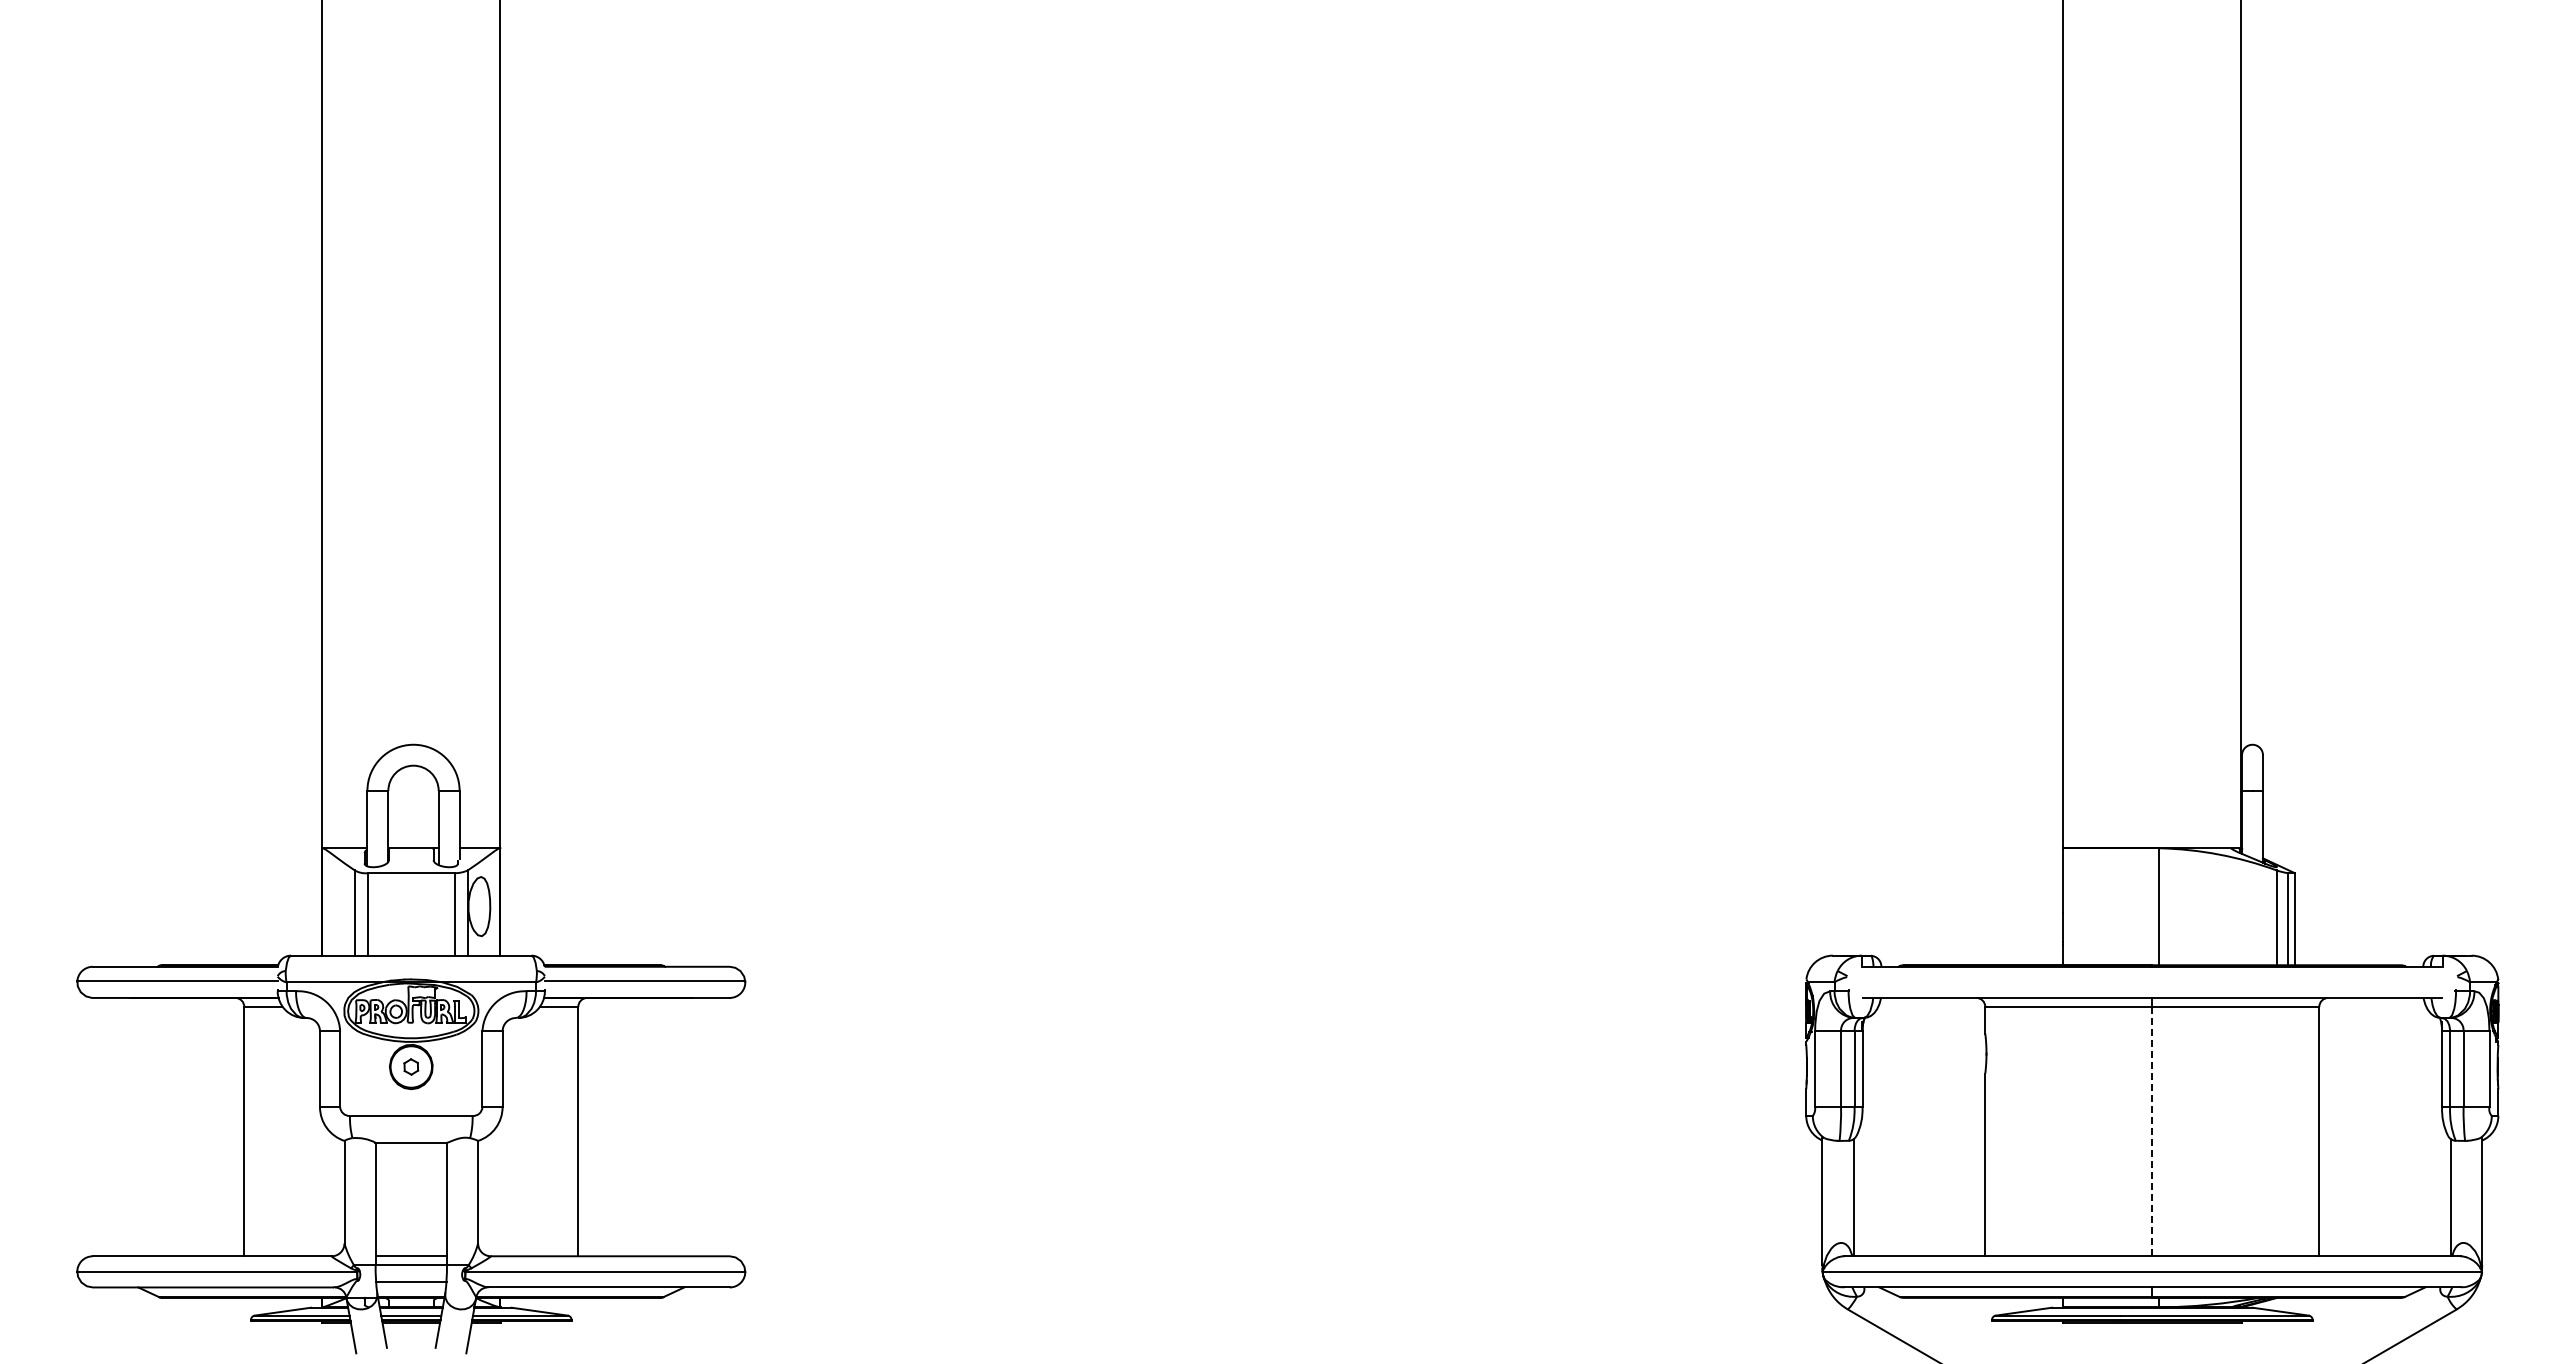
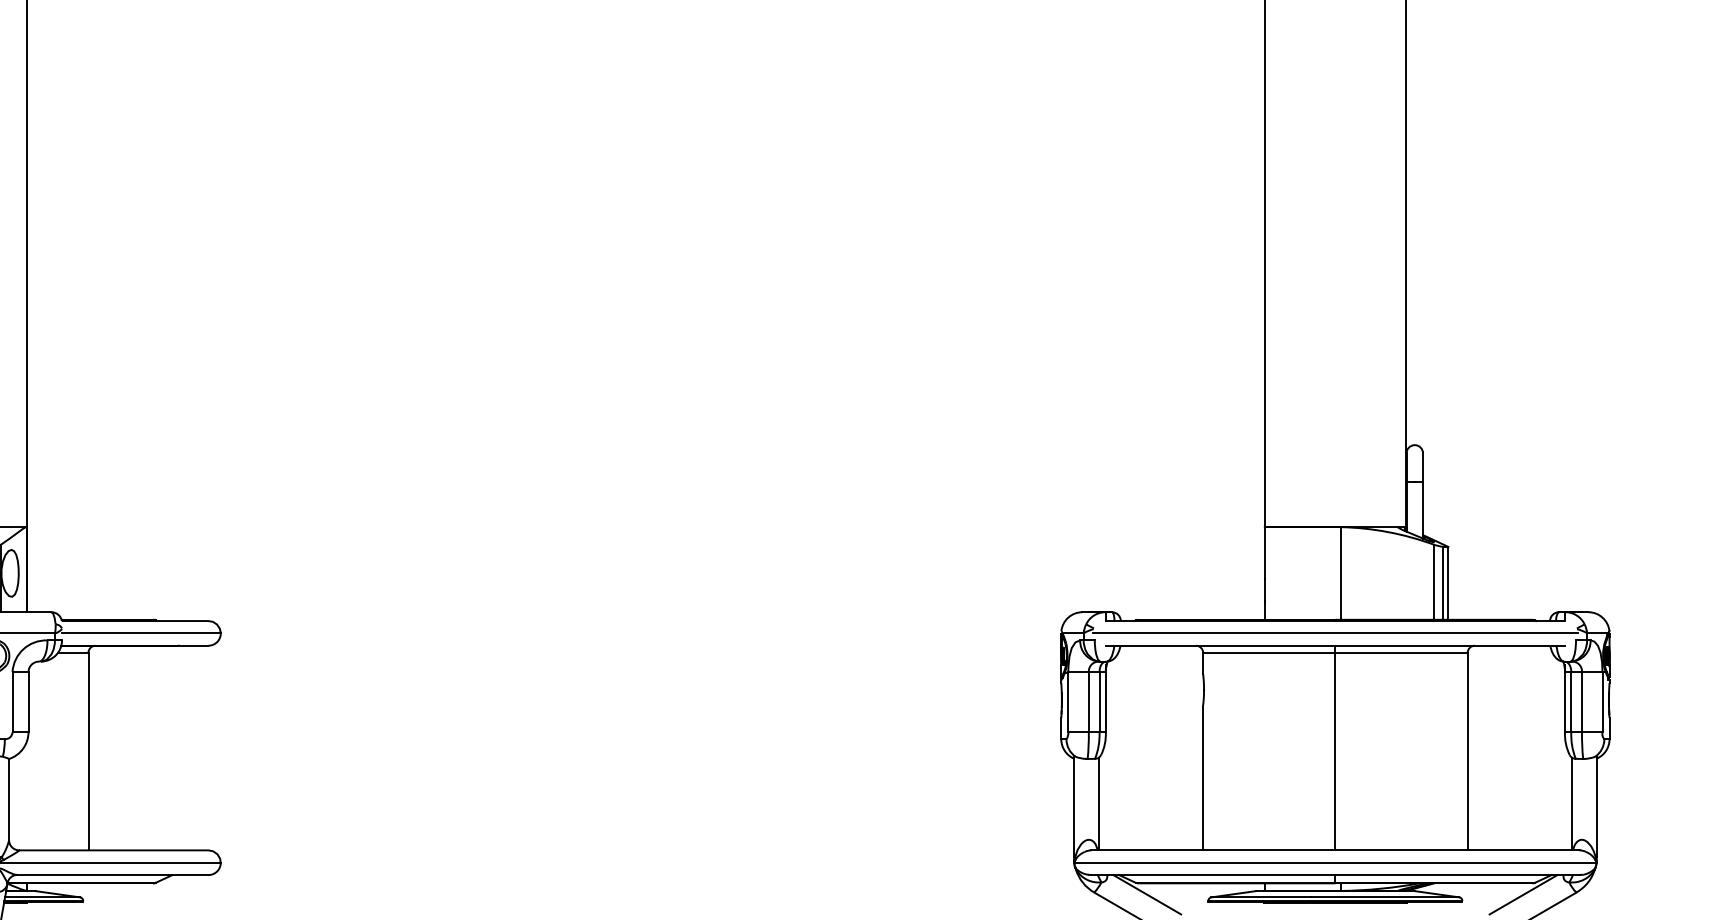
line: (2152, 981) -> (1335, 632), added
line: (2152, 1131) -> (1335, 751), dashed -> solid
line: (1914, 1312) -> (1147, 894), added
line: (2389, 1312) -> (1523, 894), added

